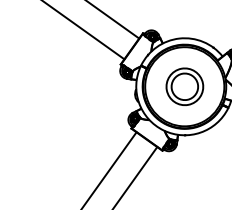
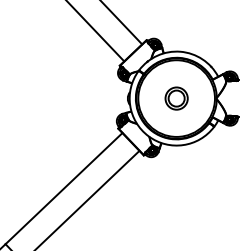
part: (184, 86) -> (176, 98), size x0.62

